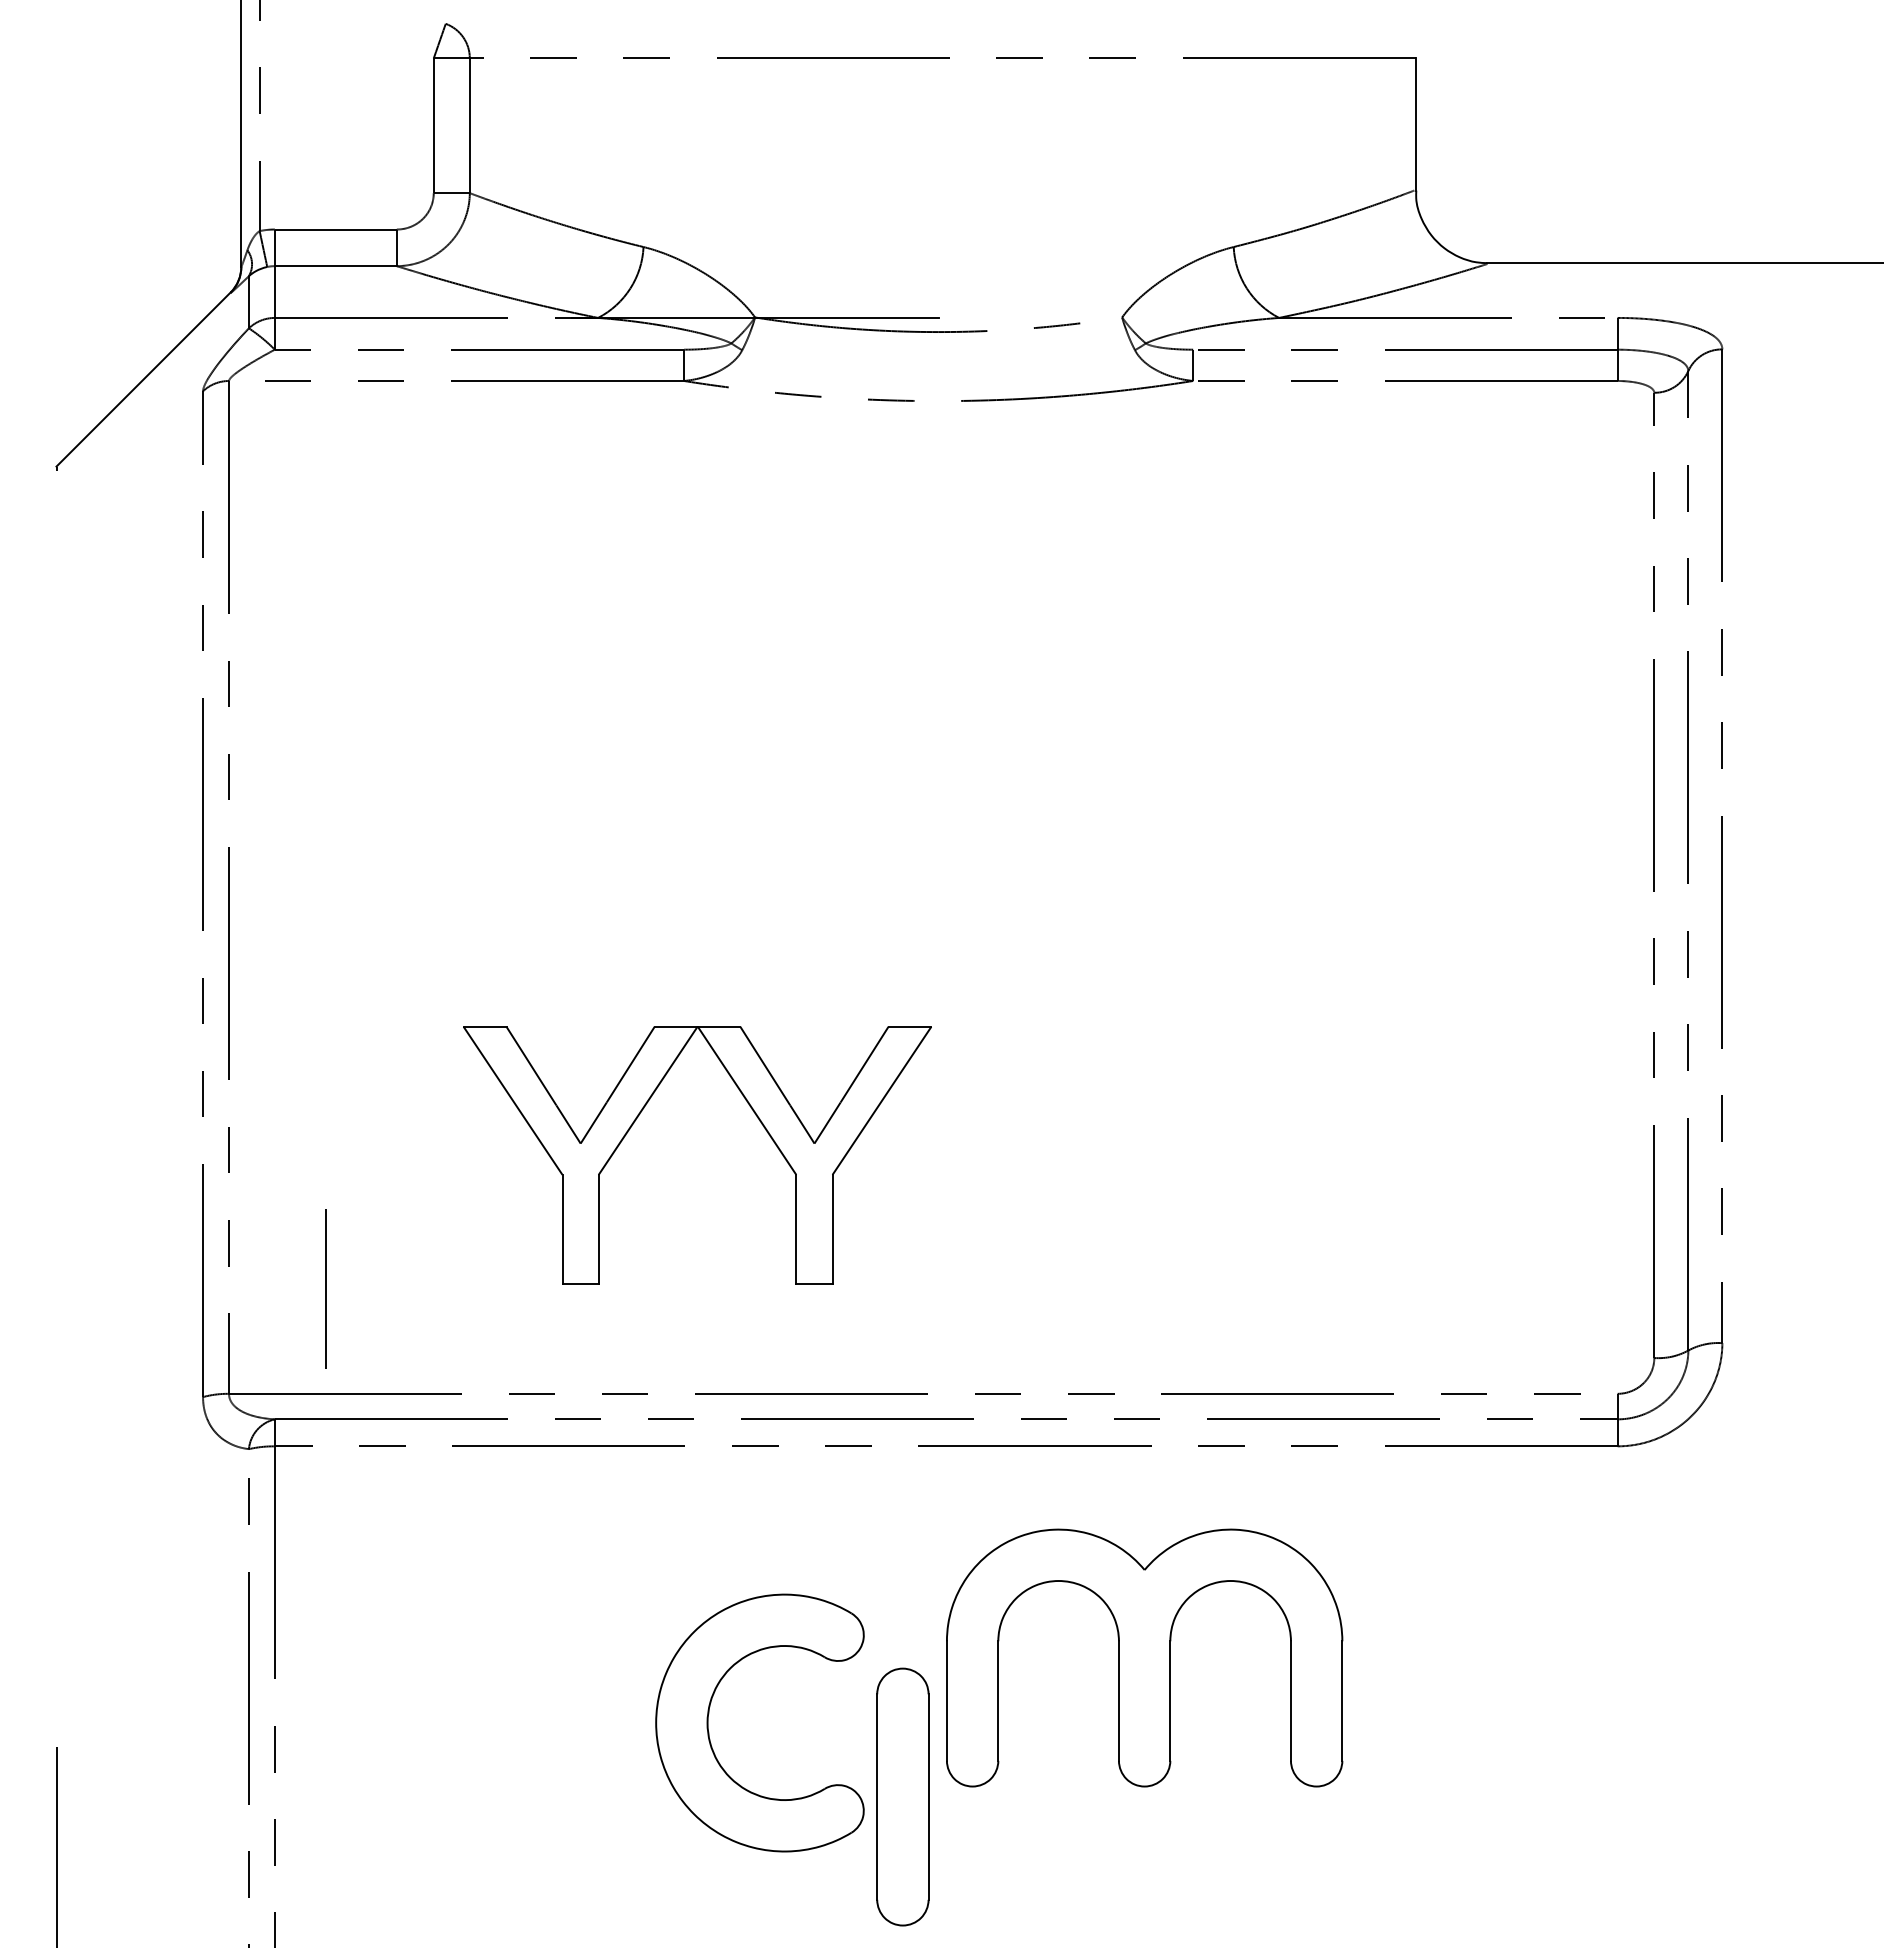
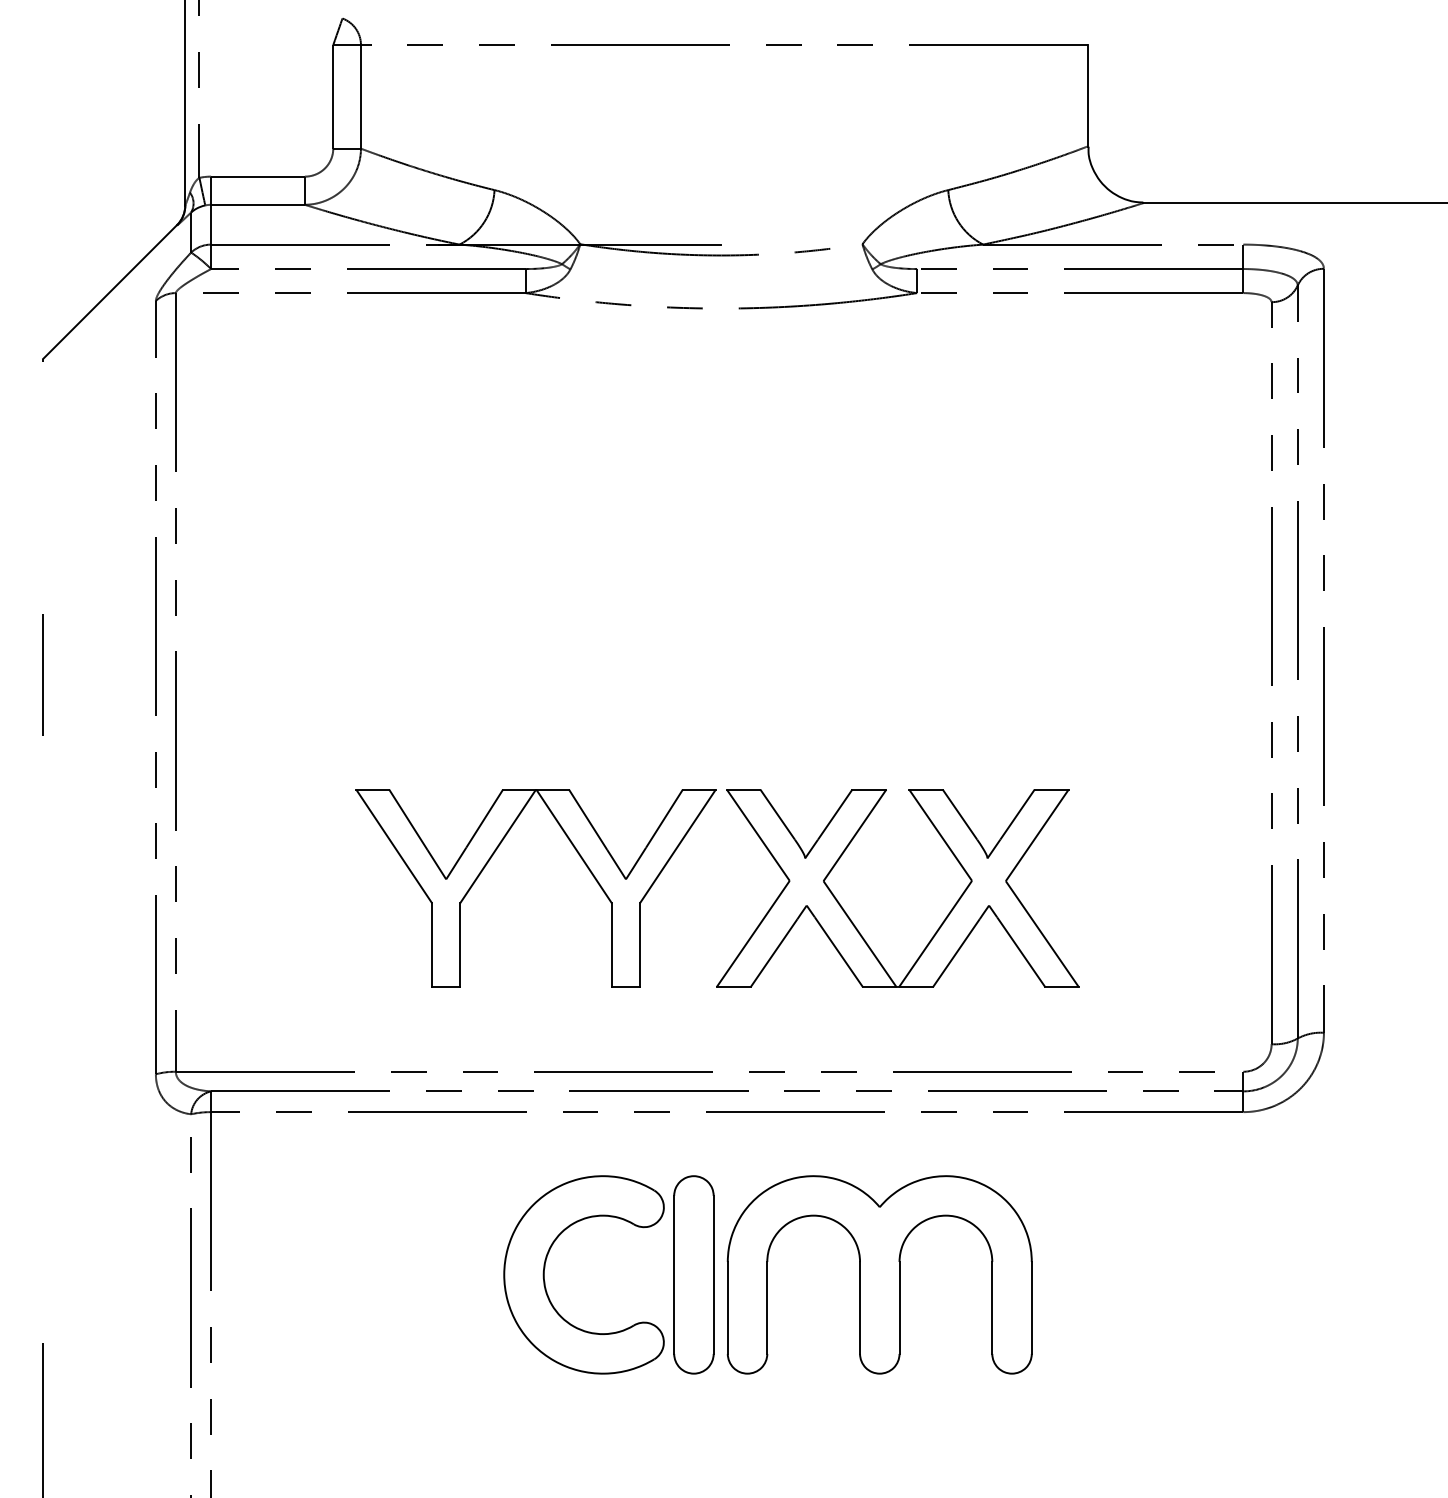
part: (1229, 1194) -> (945, 918), added
line: (325, 1288) -> (43, 674), moved
part: (709, 1713) -> (545, 1267), moved
part: (902, 1796) -> (693, 1274), moved

